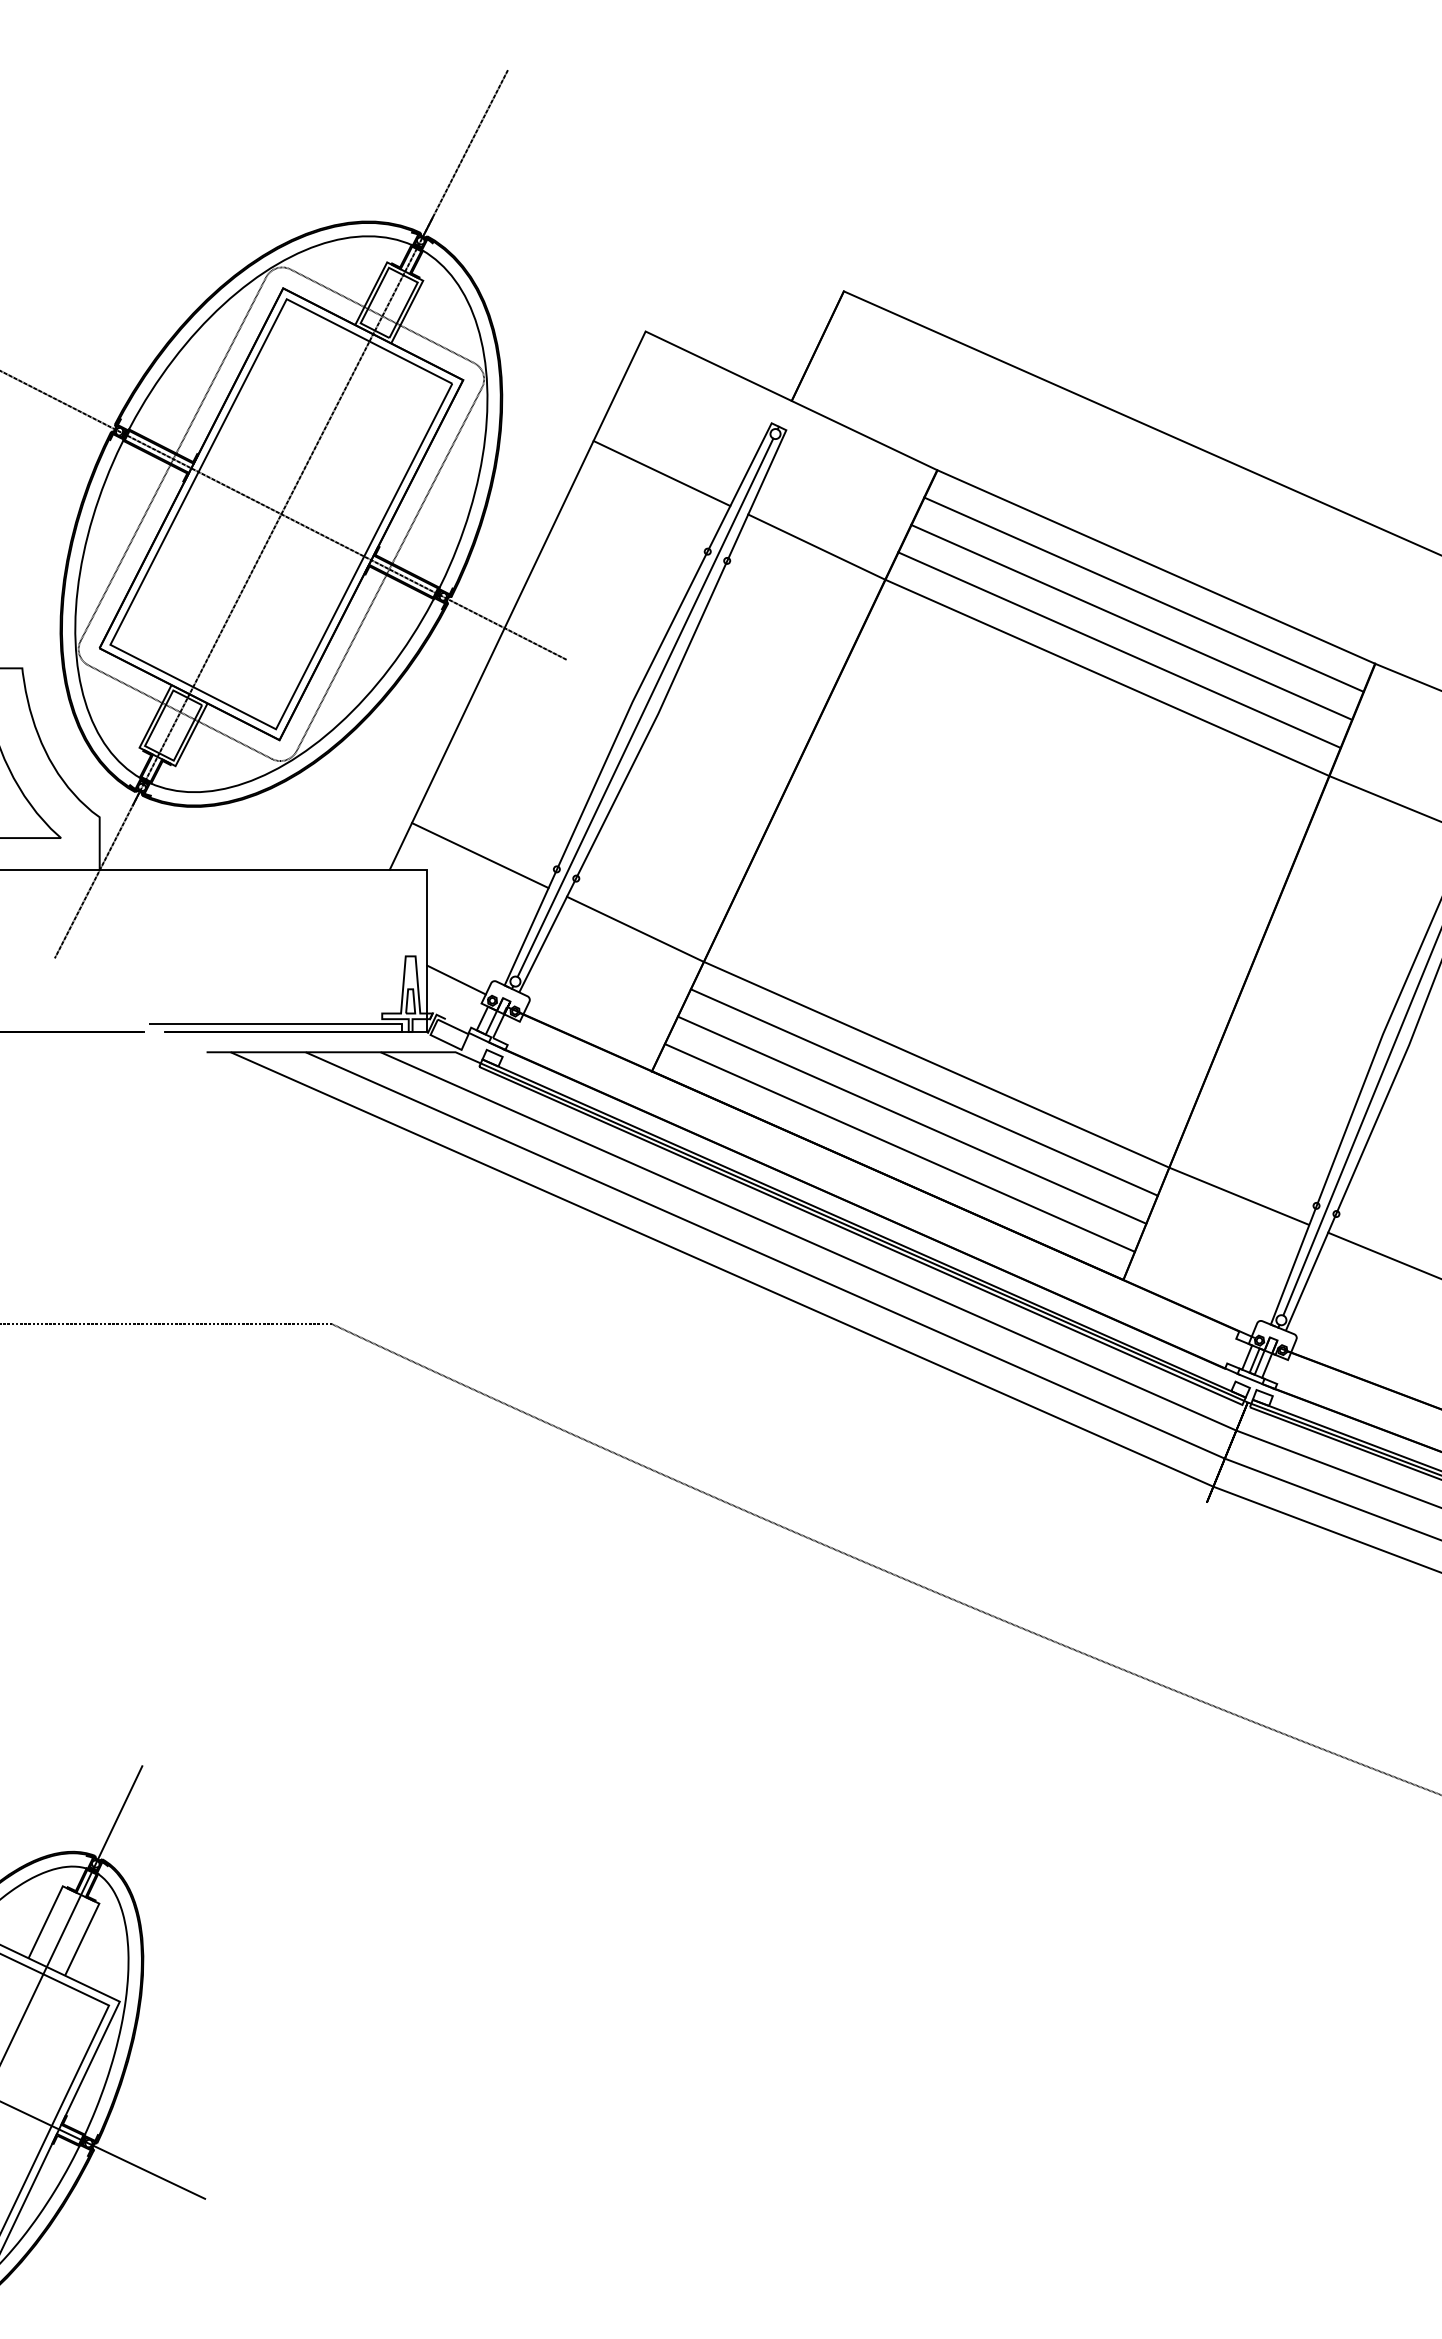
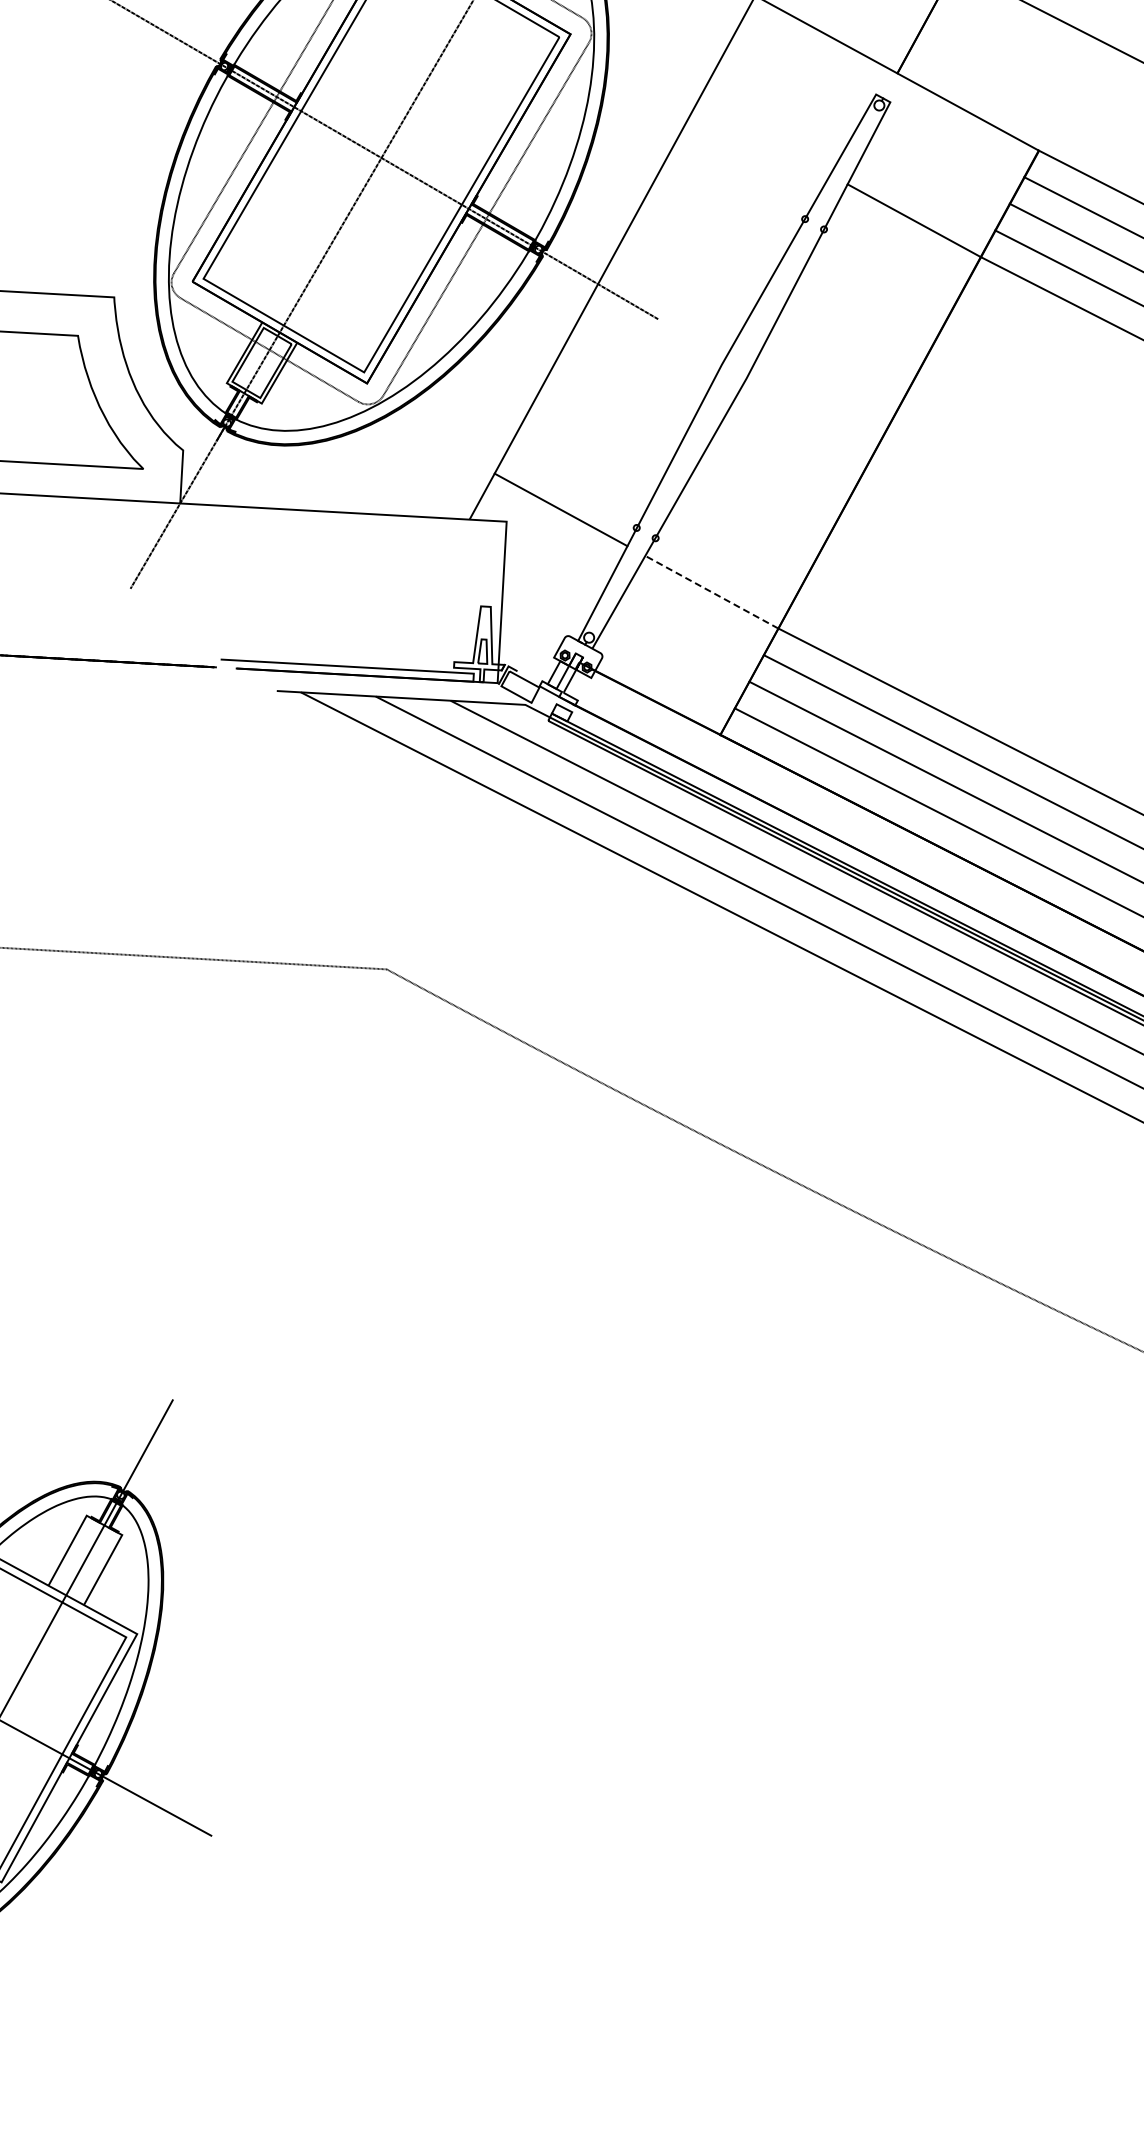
line: (661, 473) -> (763, 138), removed
line: (645, 707) -> (734, 371), removed
line: (635, 929) -> (711, 592), solid -> dashed
line: (456, 979) -> (530, 632), removed

